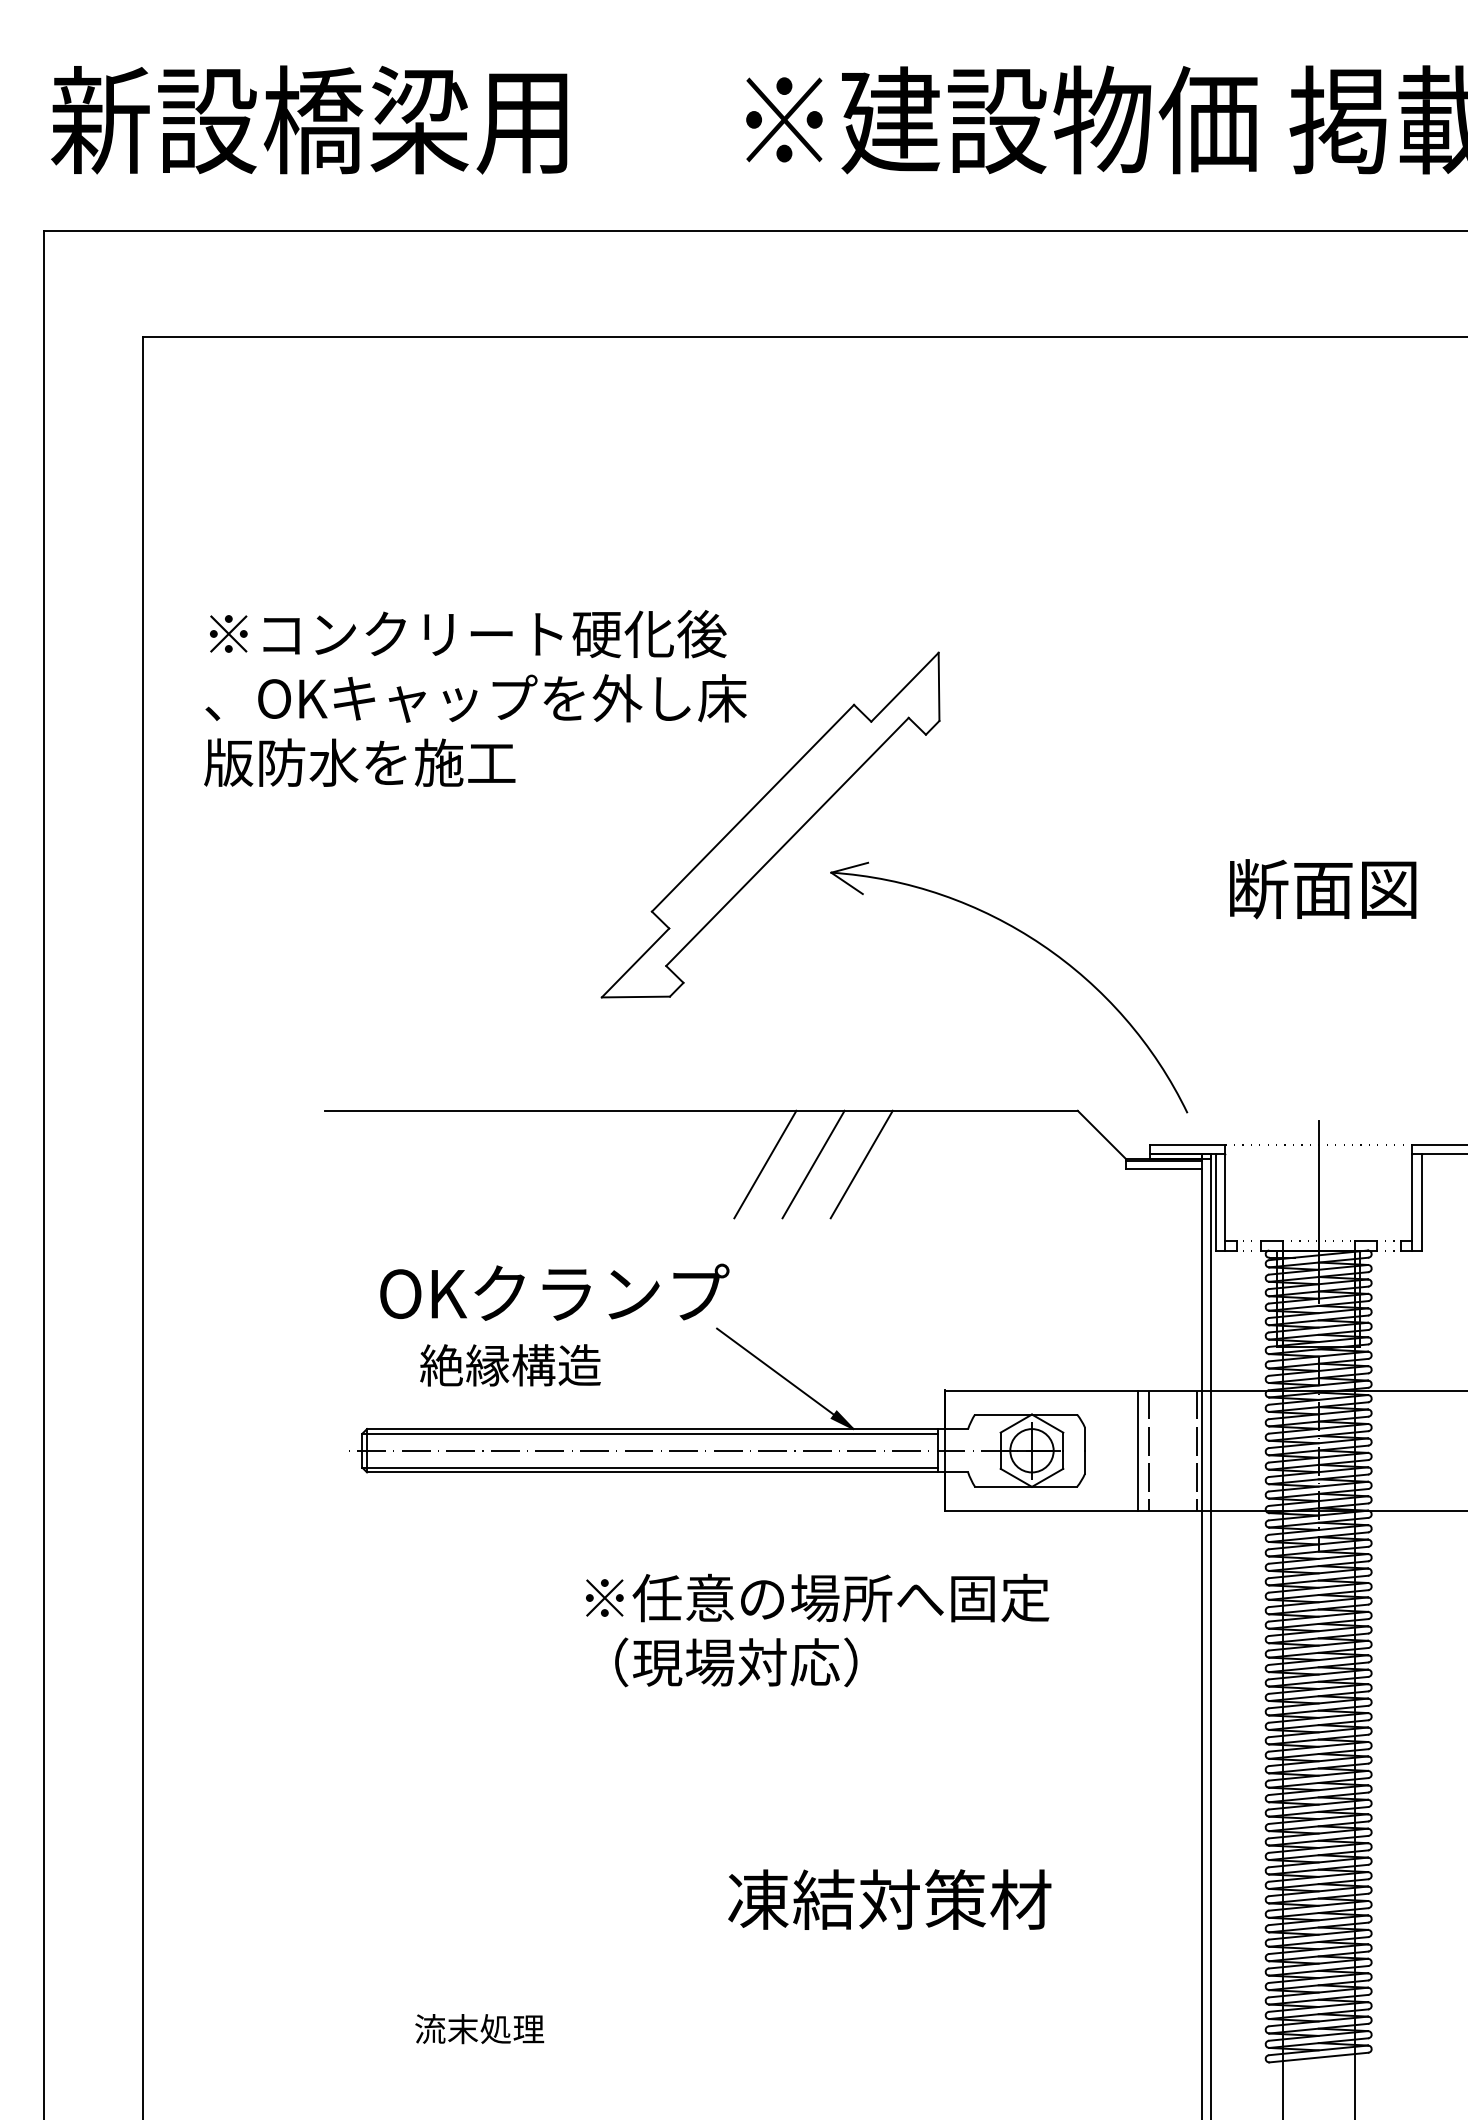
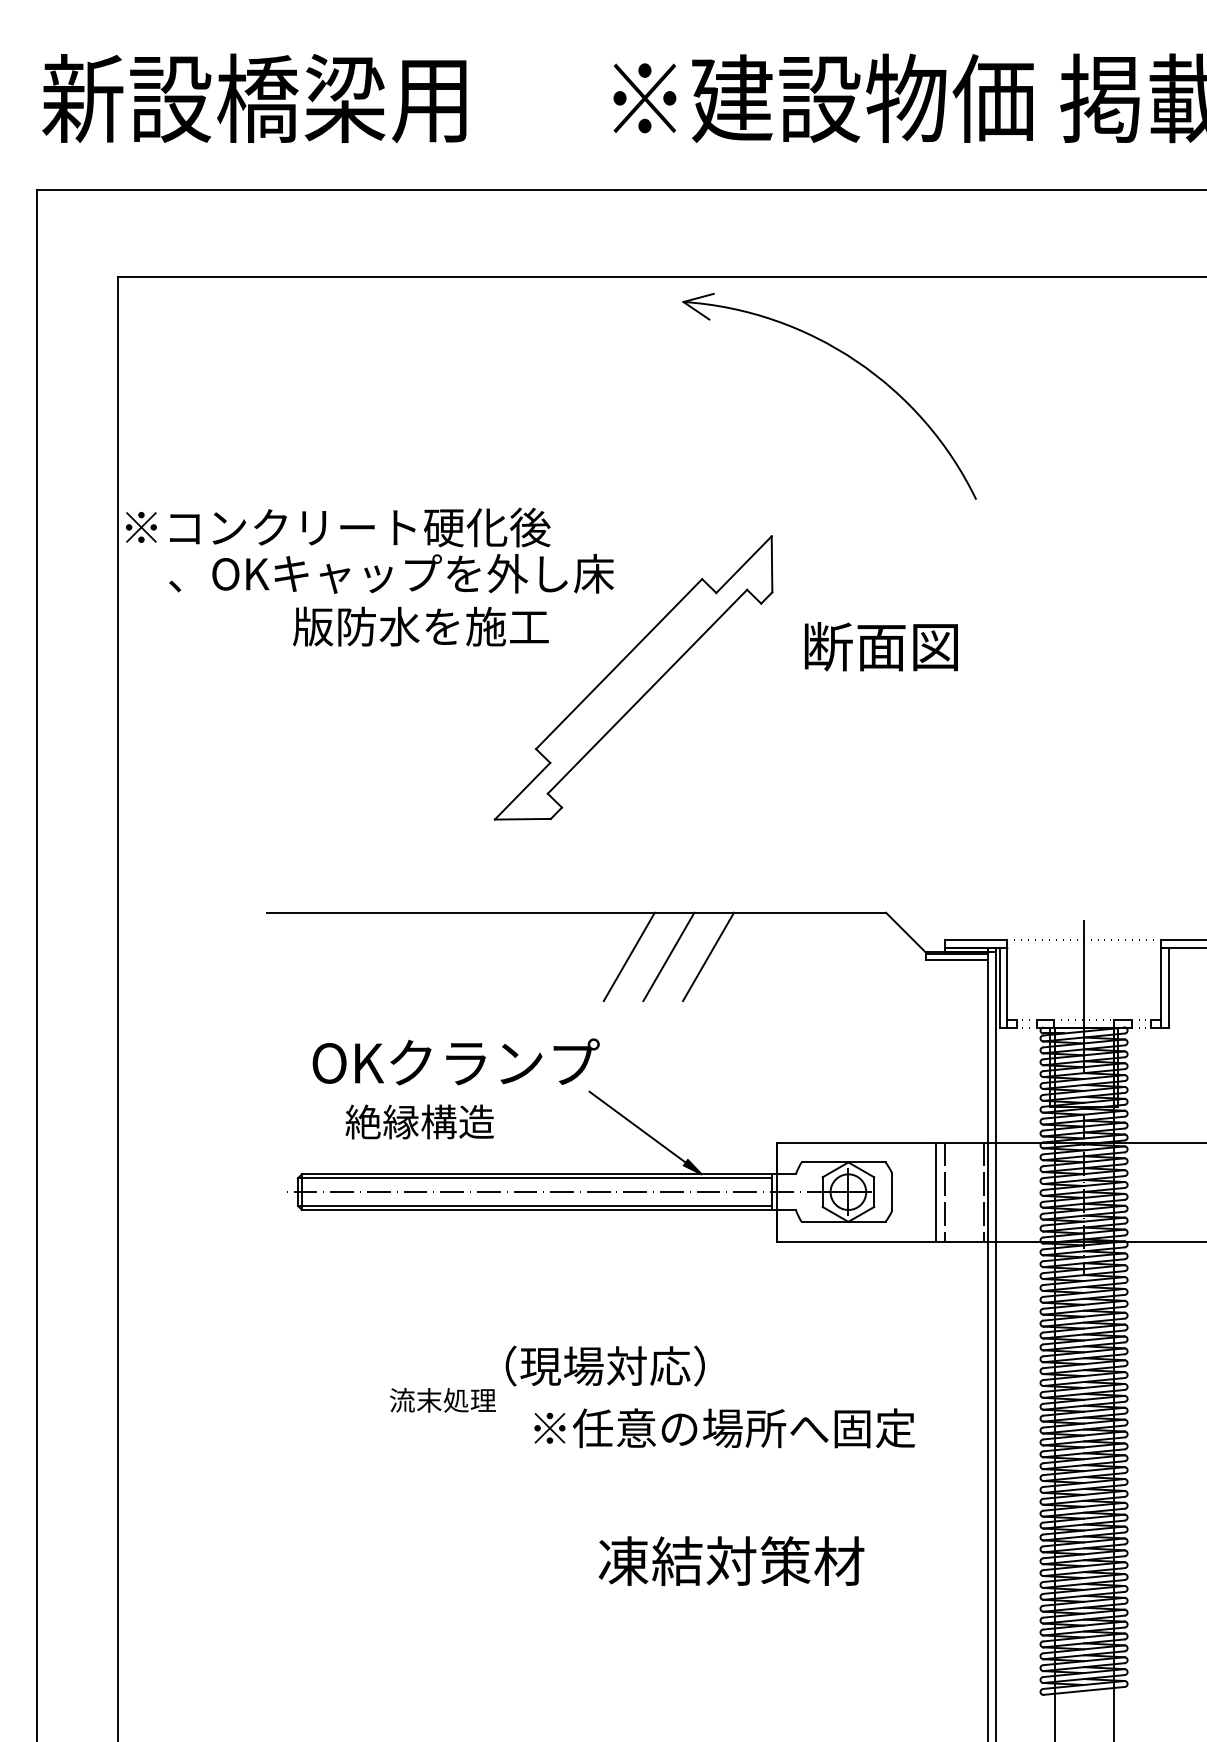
text: (468, 634) -> (338, 527), moved
text: (359, 762) -> (420, 626), moved
text: (1323, 889) -> (881, 647), moved
part: (1039, 944) -> (854, 361), moved
text: (817, 1597) -> (724, 1427), moved
text: (479, 2029) -> (442, 1400), moved

